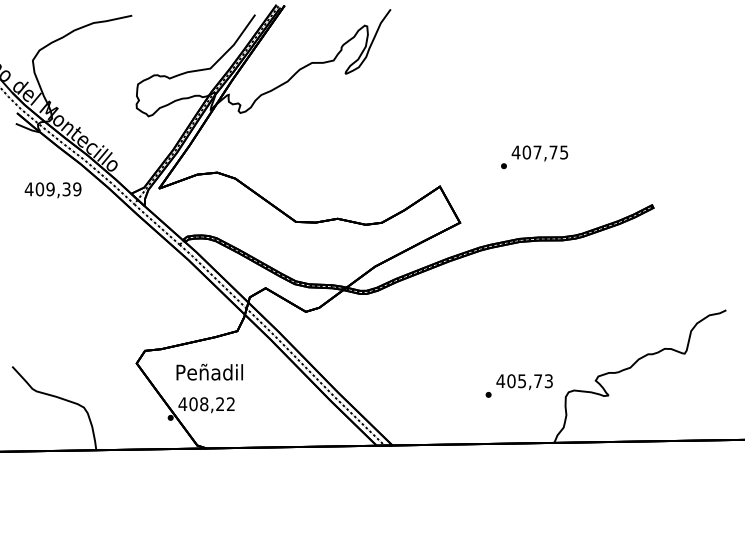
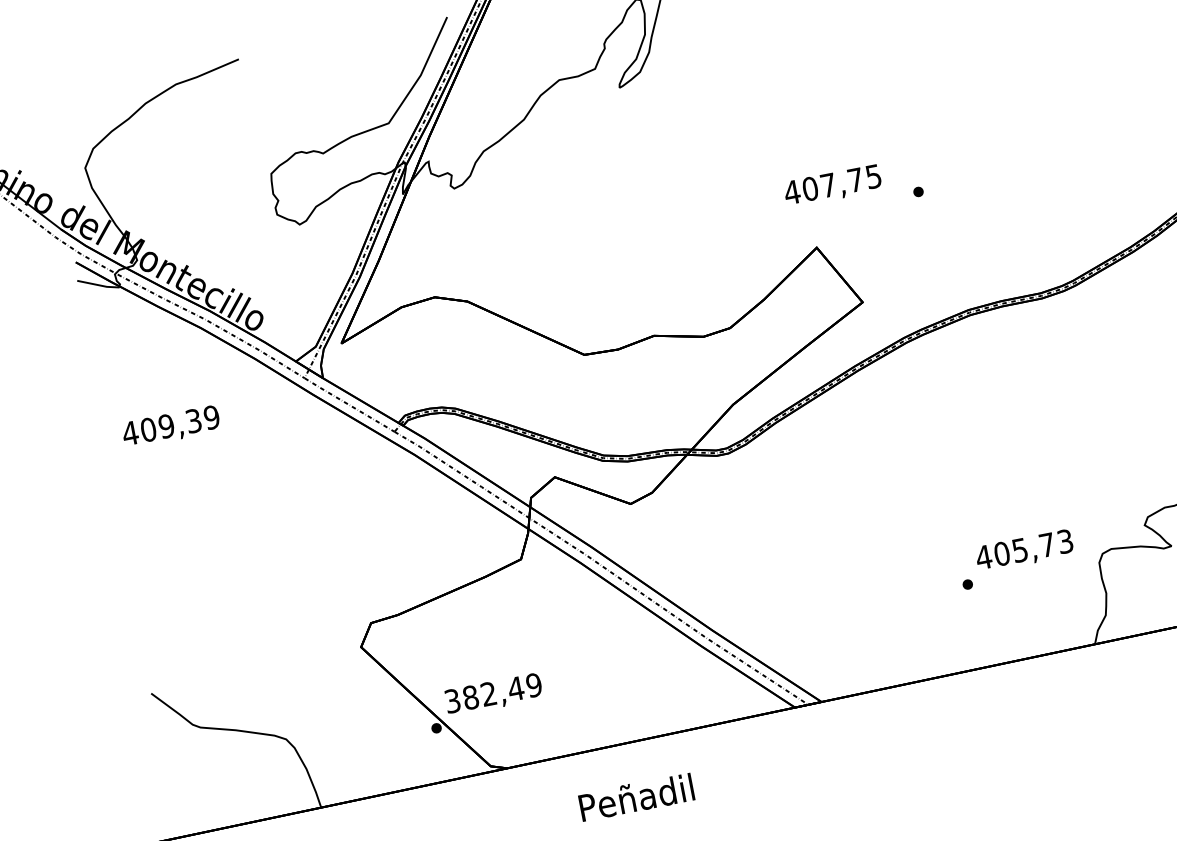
text: (539, 153) -> (832, 186), moved
text: (52, 190) -> (170, 427), moved
text: (209, 371) -> (635, 796), moved
text: (206, 404) -> (492, 693), 408,22 -> 382,49

